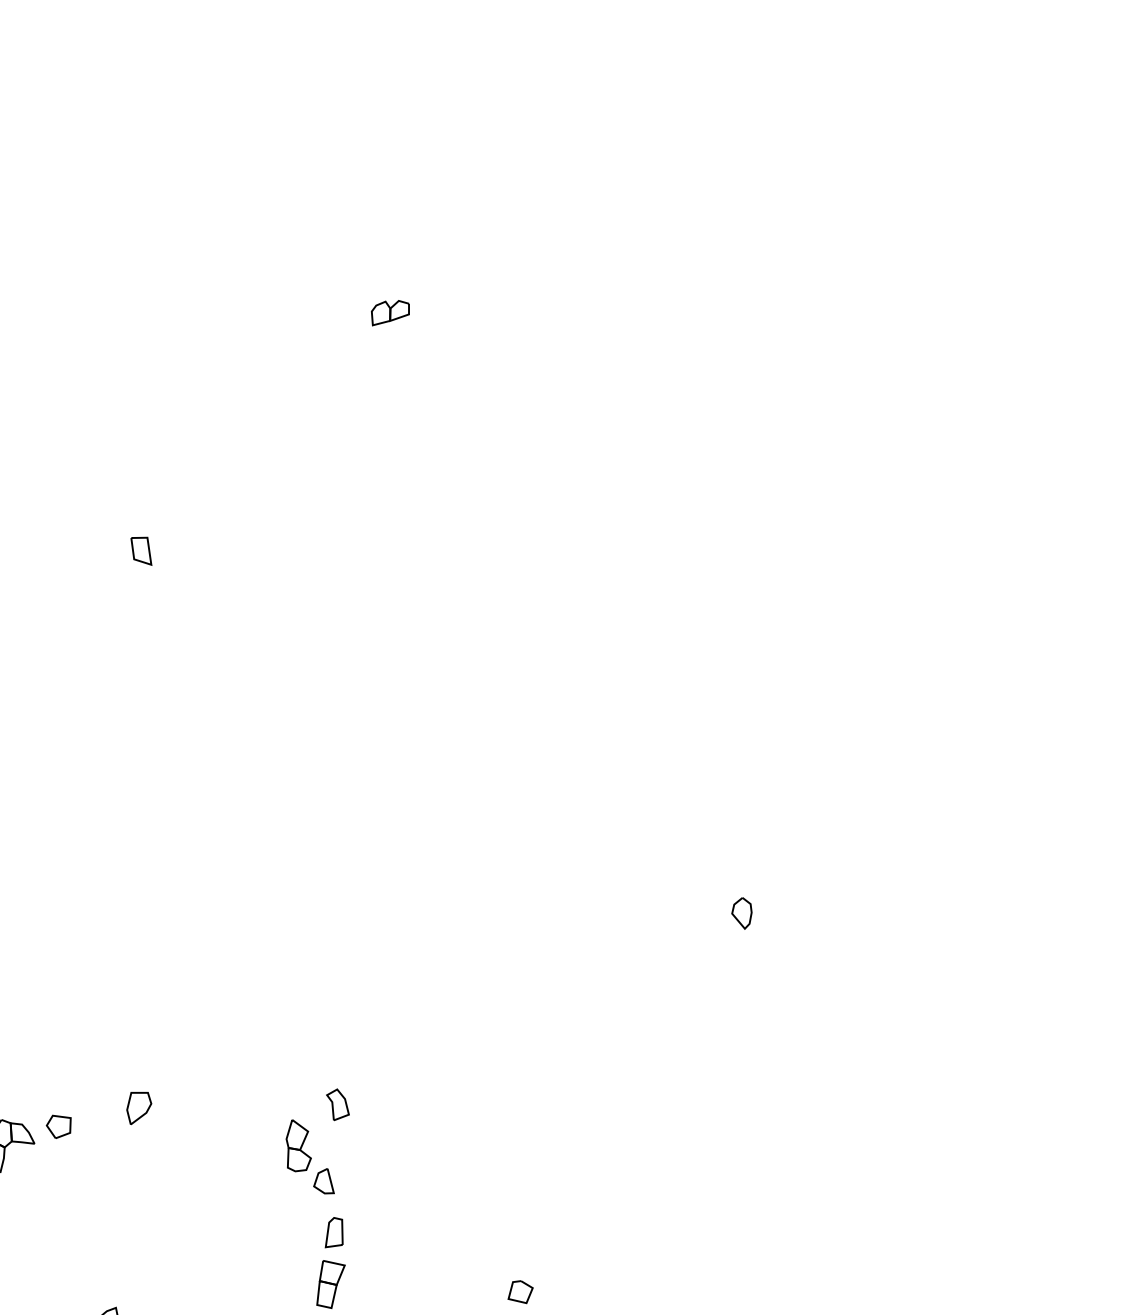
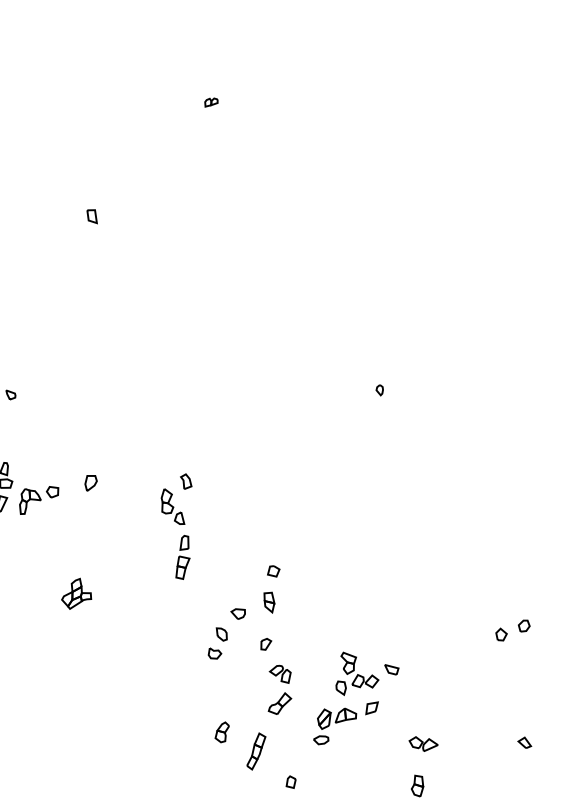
part: (390, 312) -> (211, 102), size x0.7
part: (741, 914) -> (379, 390), size x0.7

